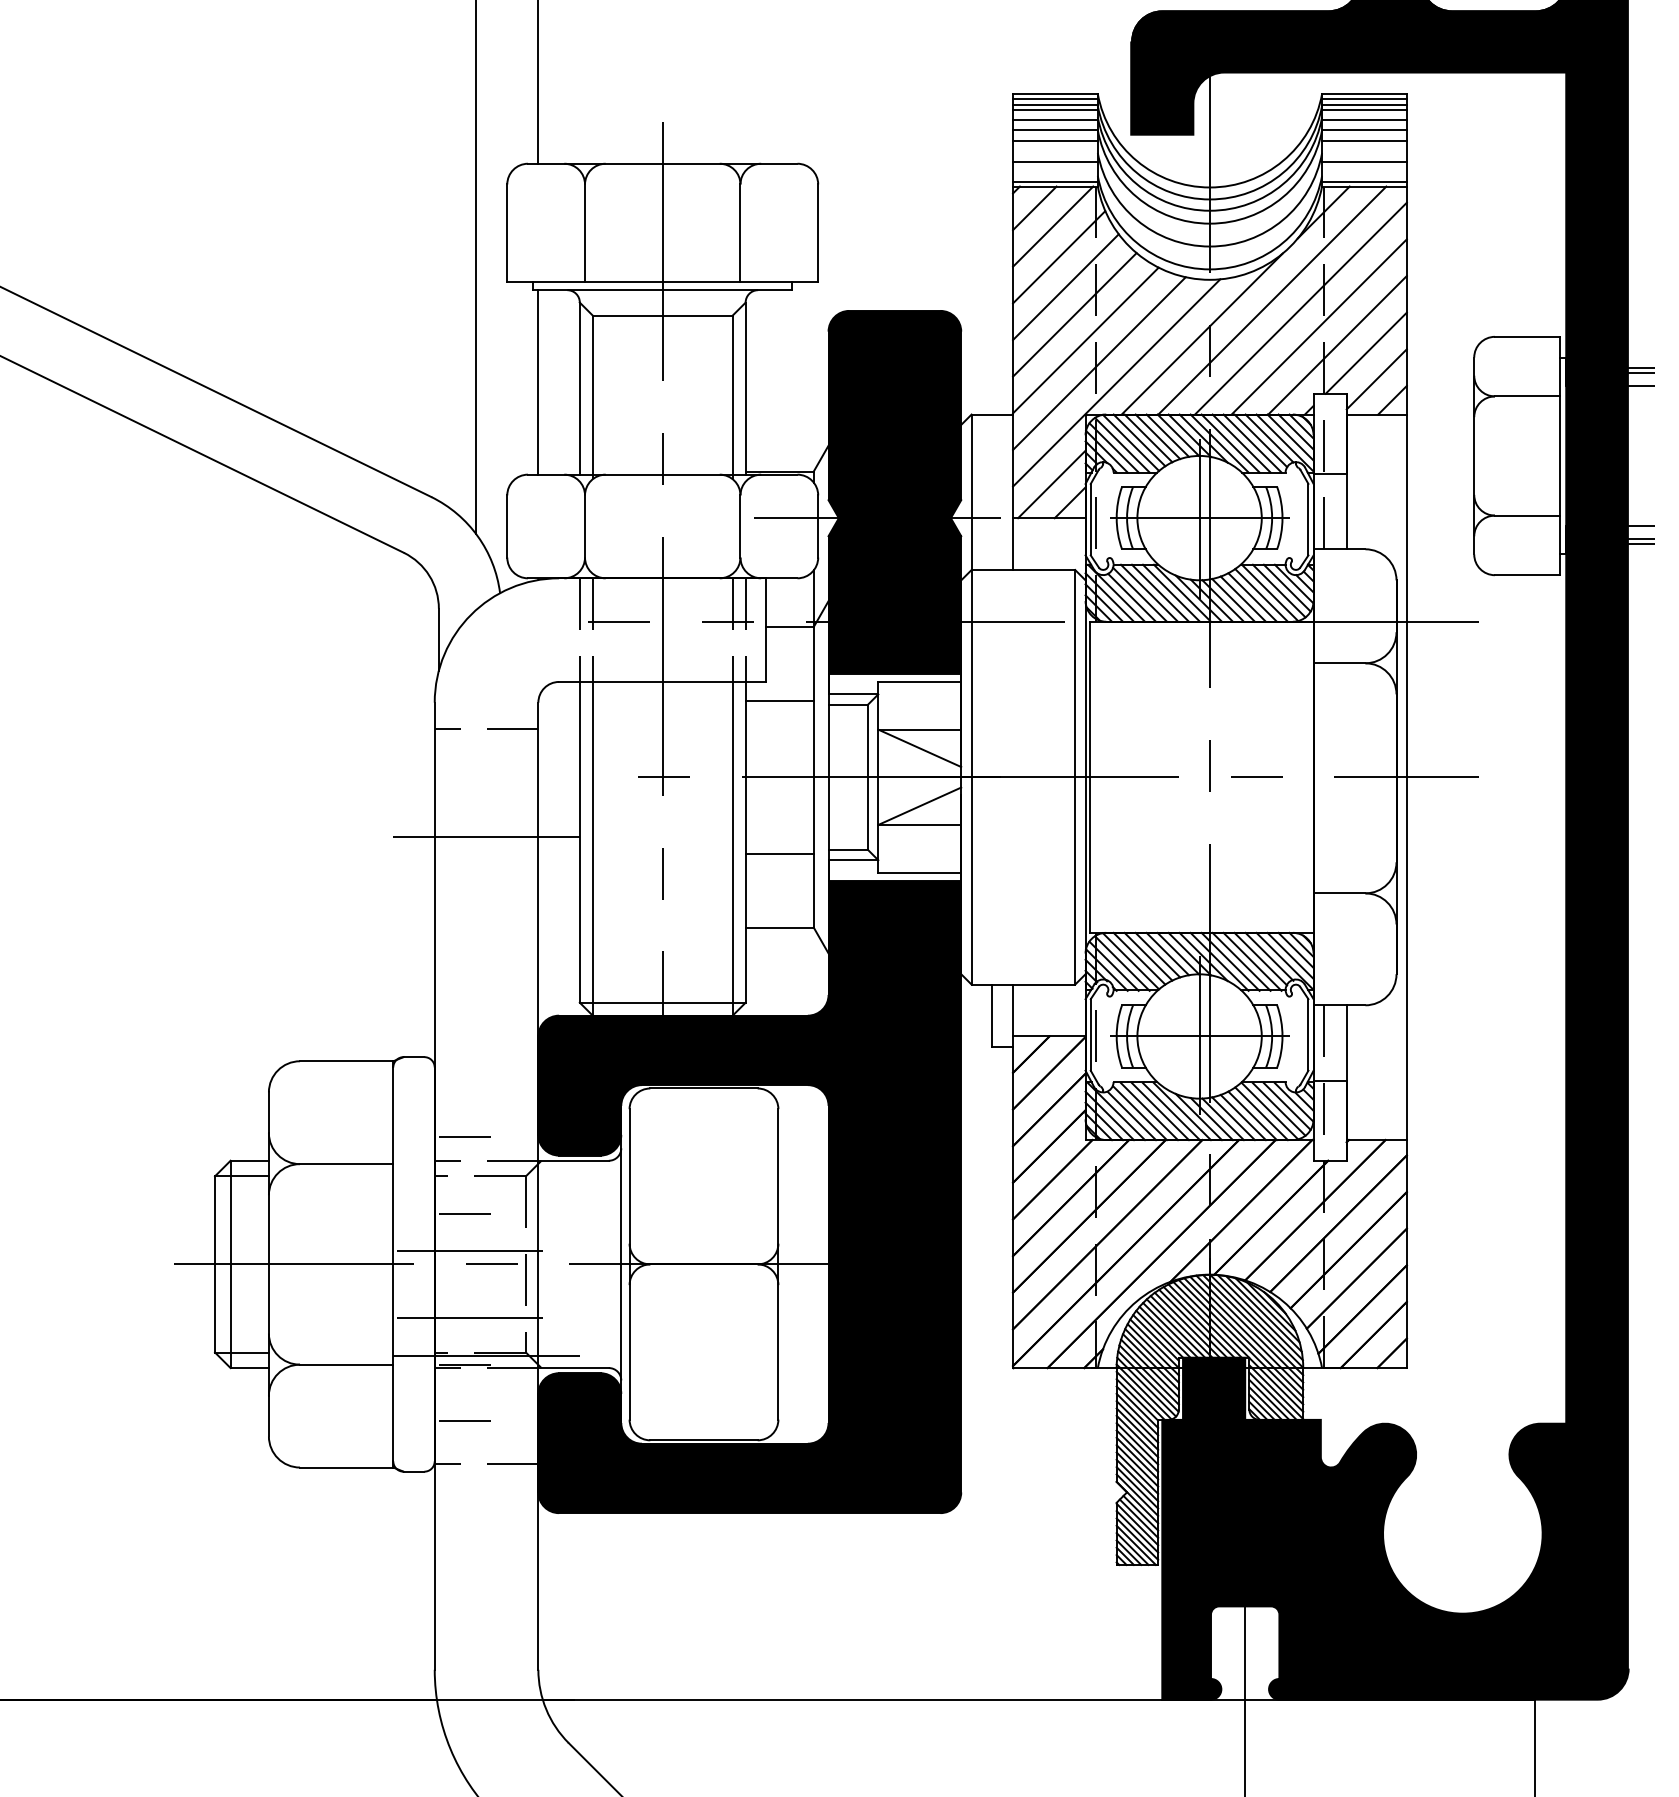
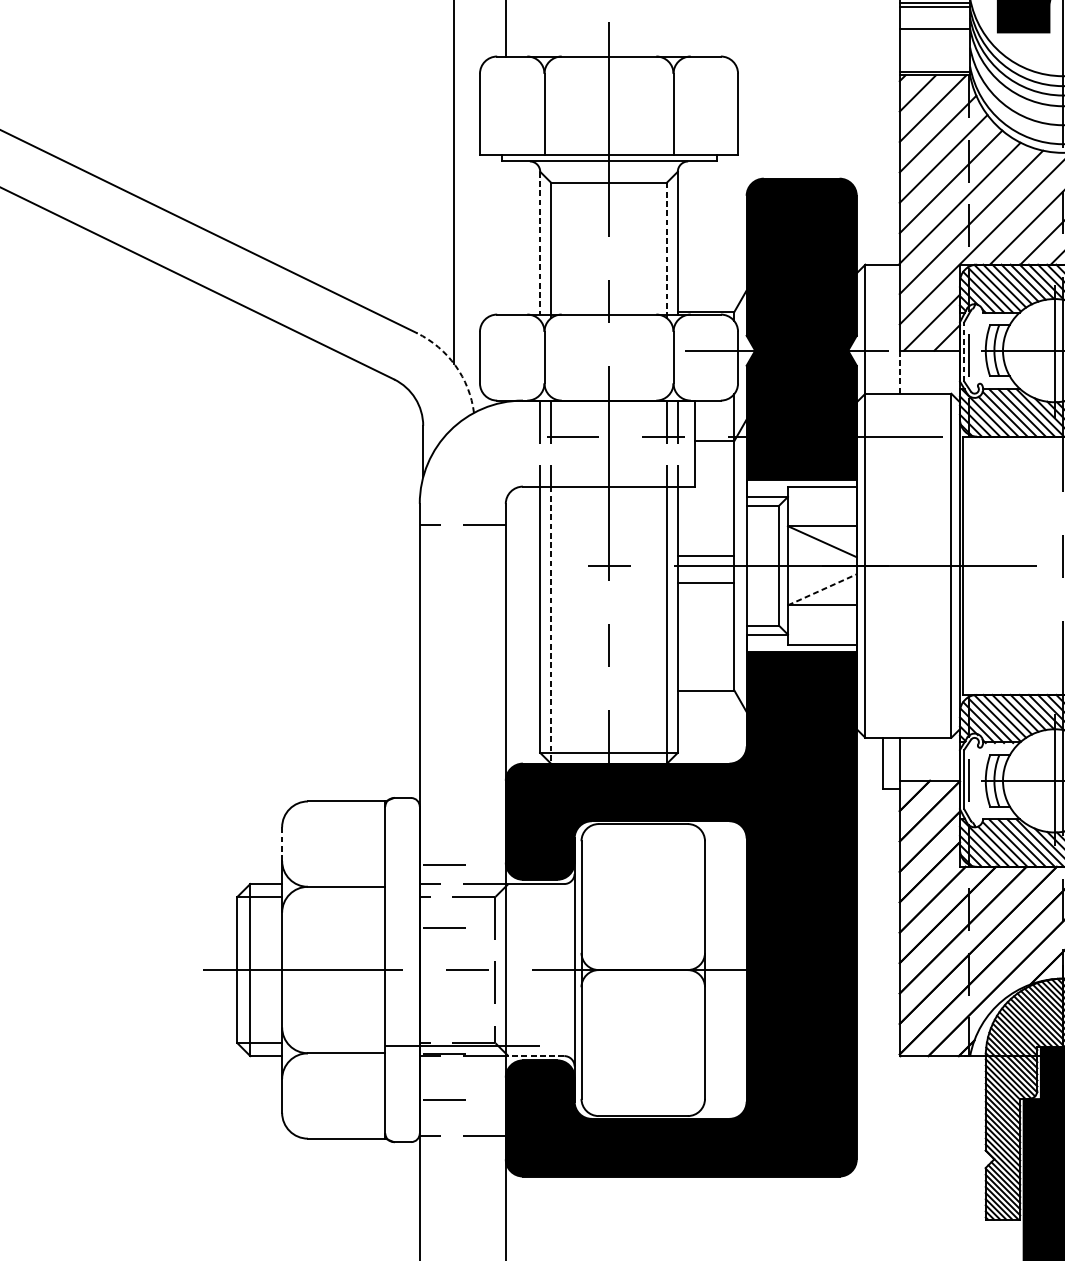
line: (1055, 109) -> (935, 11), removed
line: (1055, 120) -> (935, 20), removed
line: (1055, 140) -> (935, 37), removed
line: (1055, 161) -> (935, 54), removed
line: (538, 382) -> (505, 238), removed
line: (579, 389) -> (539, 243), solid -> dashed
line: (732, 395) -> (666, 248), solid -> dashed
line: (1090, 519) -> (964, 351), solid -> dashed
arc: (477, 536) -> (455, 365), solid -> dashed
line: (1013, 544) -> (900, 372), solid -> dashed
line: (779, 701) -> (705, 555), moved
line: (920, 806) -> (822, 590), solid -> dashed
line: (486, 837) -> (462, 615), removed
line: (592, 848) -> (550, 624), solid -> dashed
line: (779, 853) -> (705, 582), moved
line: (268, 1113) -> (281, 844), solid -> dashed
line: (469, 1251) -> (448, 959), removed
line: (469, 1317) -> (448, 1014), removed
line: (573, 1368) -> (534, 1056), solid -> dashed

